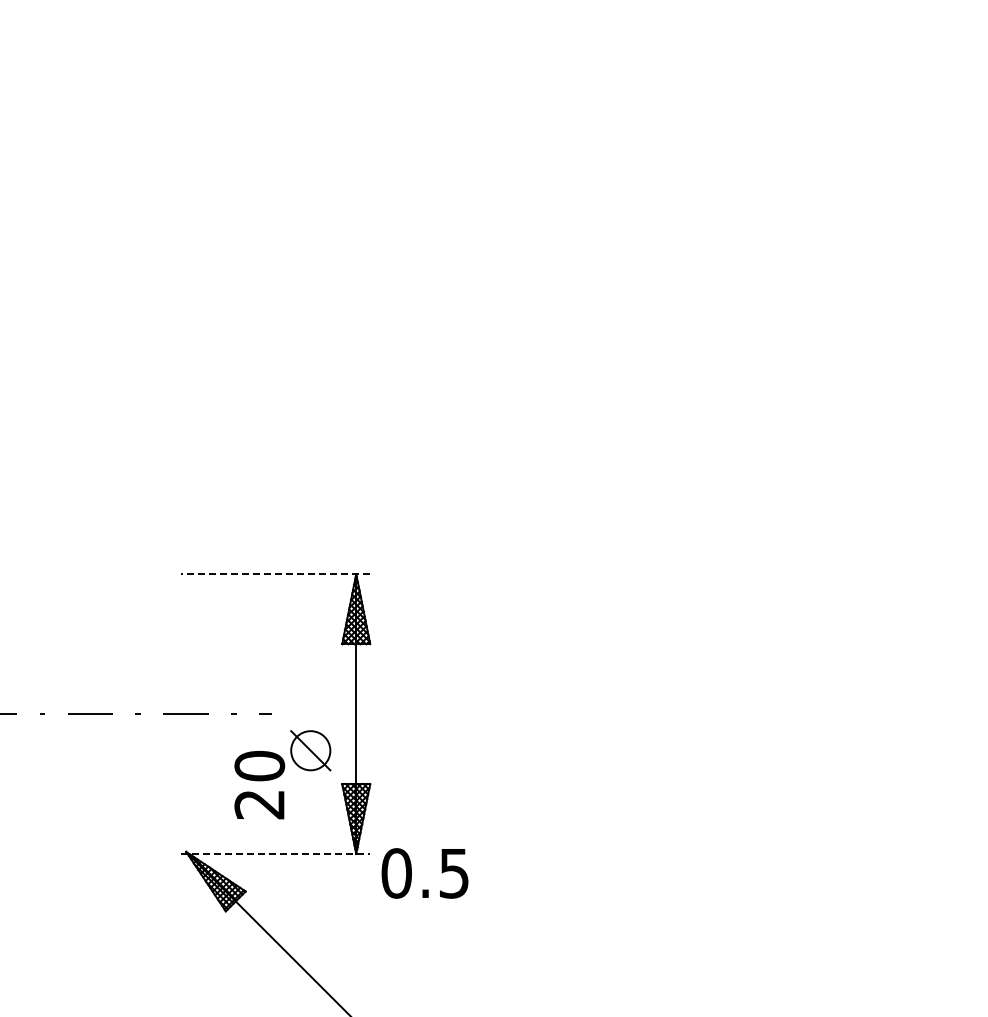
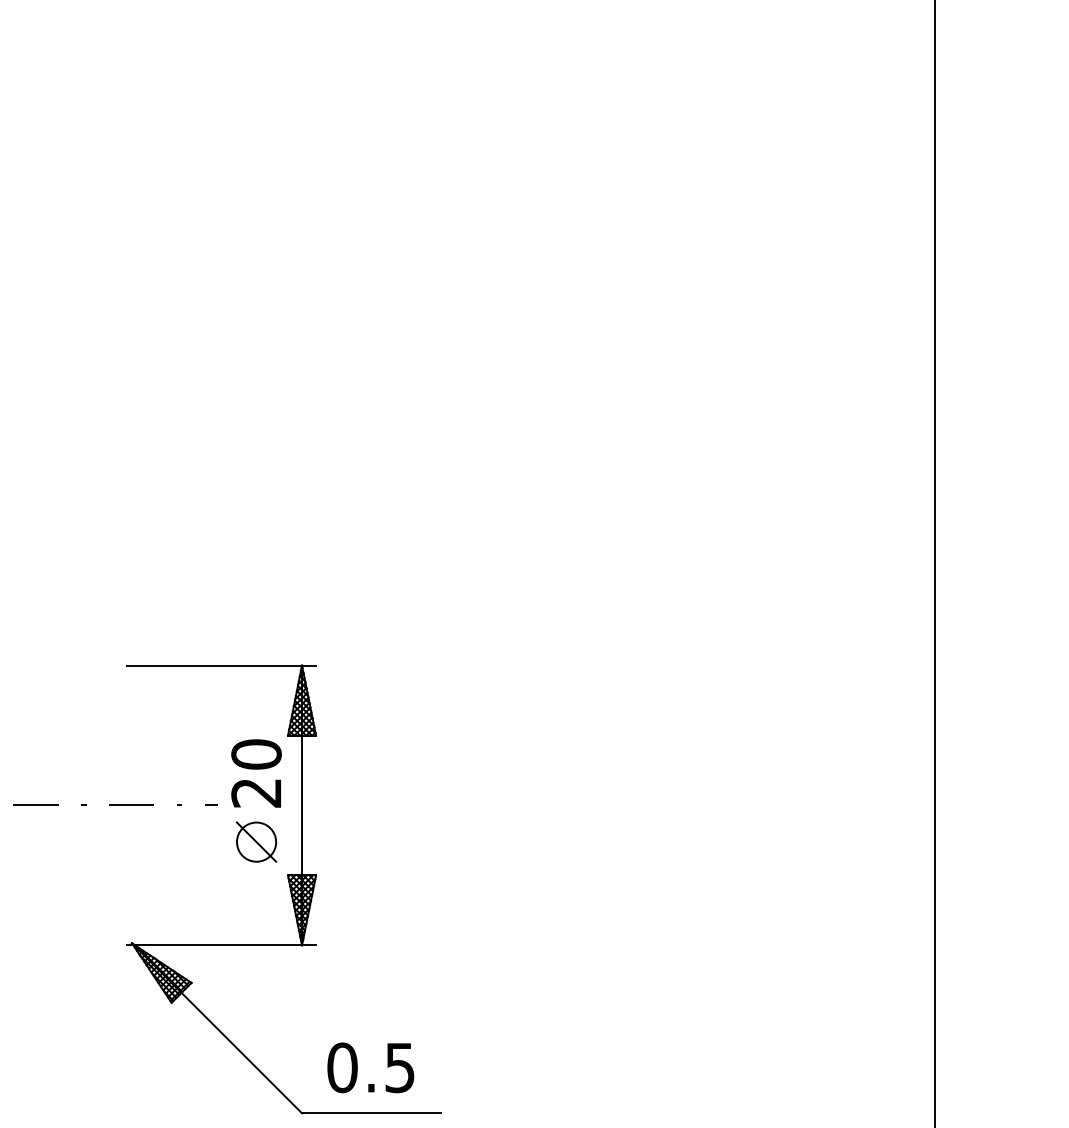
line: (275, 574) -> (221, 665), dashed -> solid
text: (259, 785) -> (256, 773), moved
line: (276, 854) -> (222, 945), dashed -> solid
text: (424, 873) -> (370, 1067), moved

